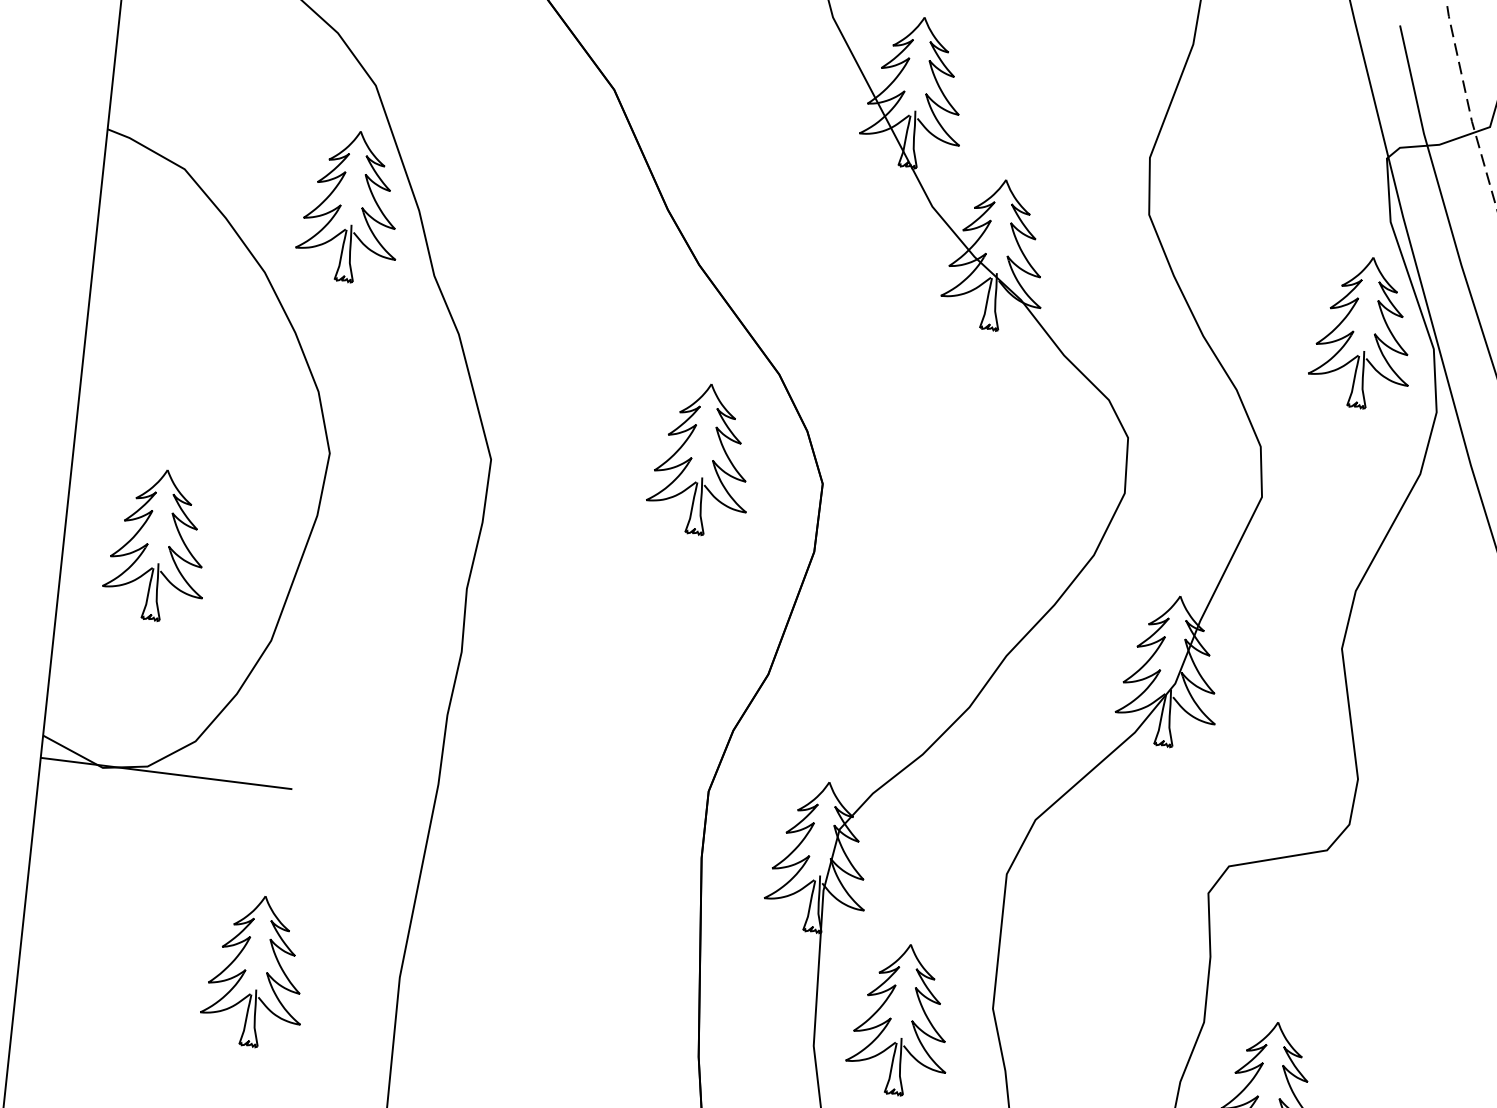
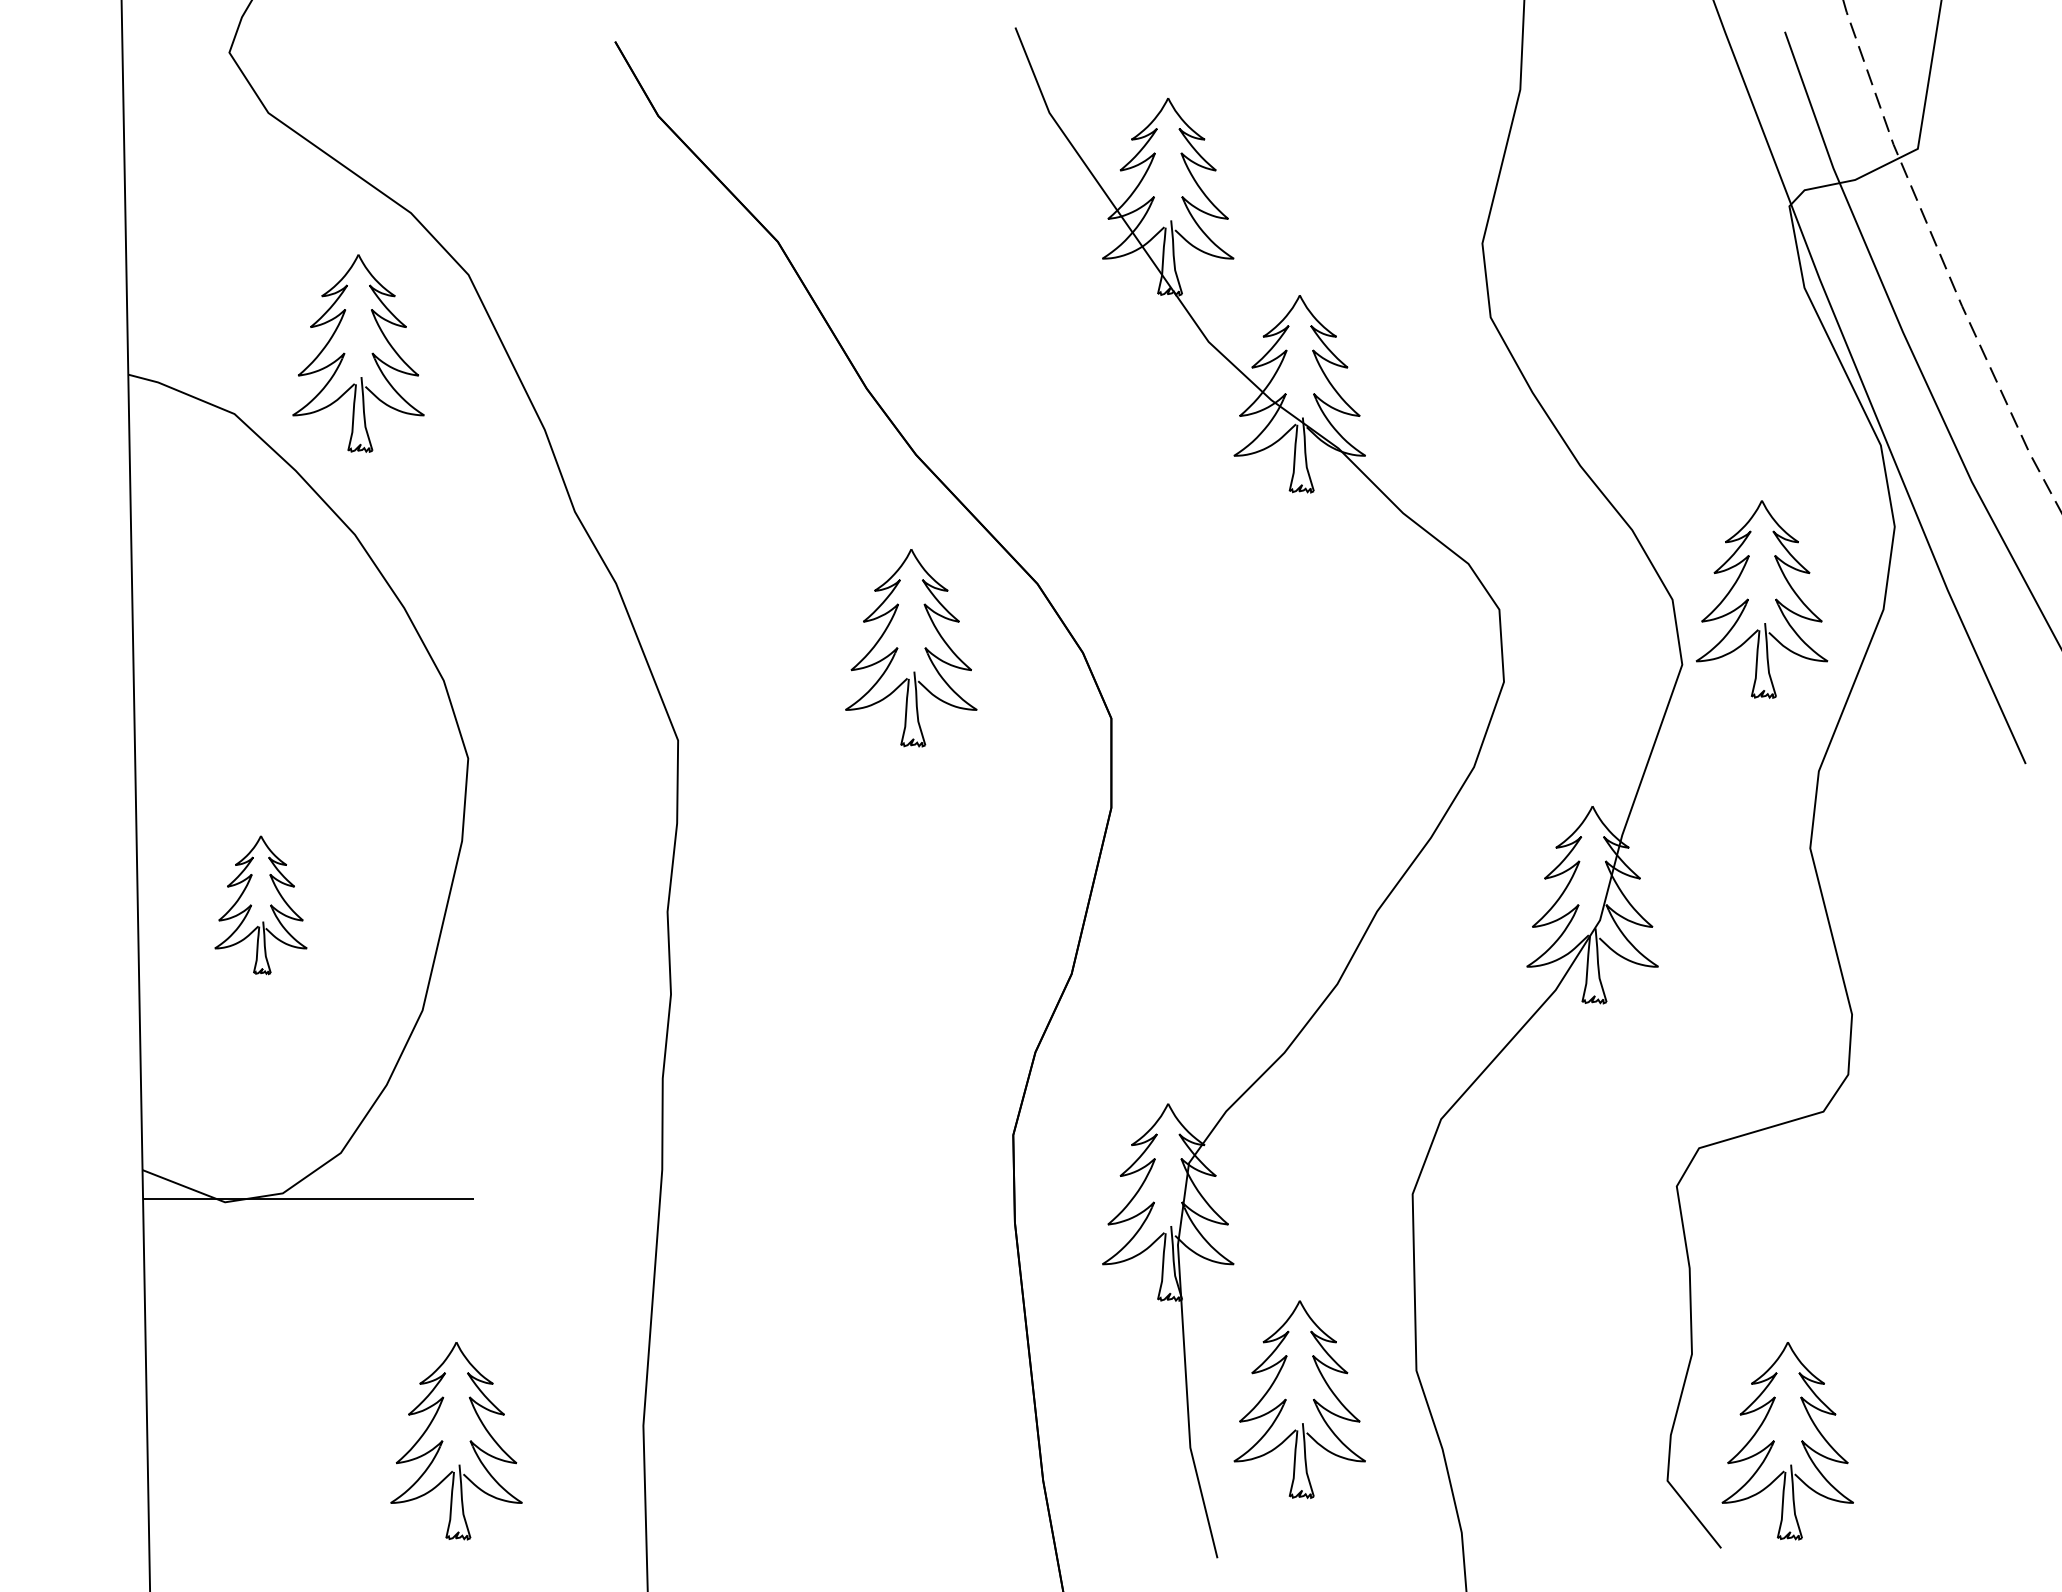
part: (341, 205) -> (345, 353), moved
part: (1353, 331) -> (1748, 599), moved
part: (692, 458) -> (898, 648), moved
part: (157, 545) -> (260, 905), size x0.7

